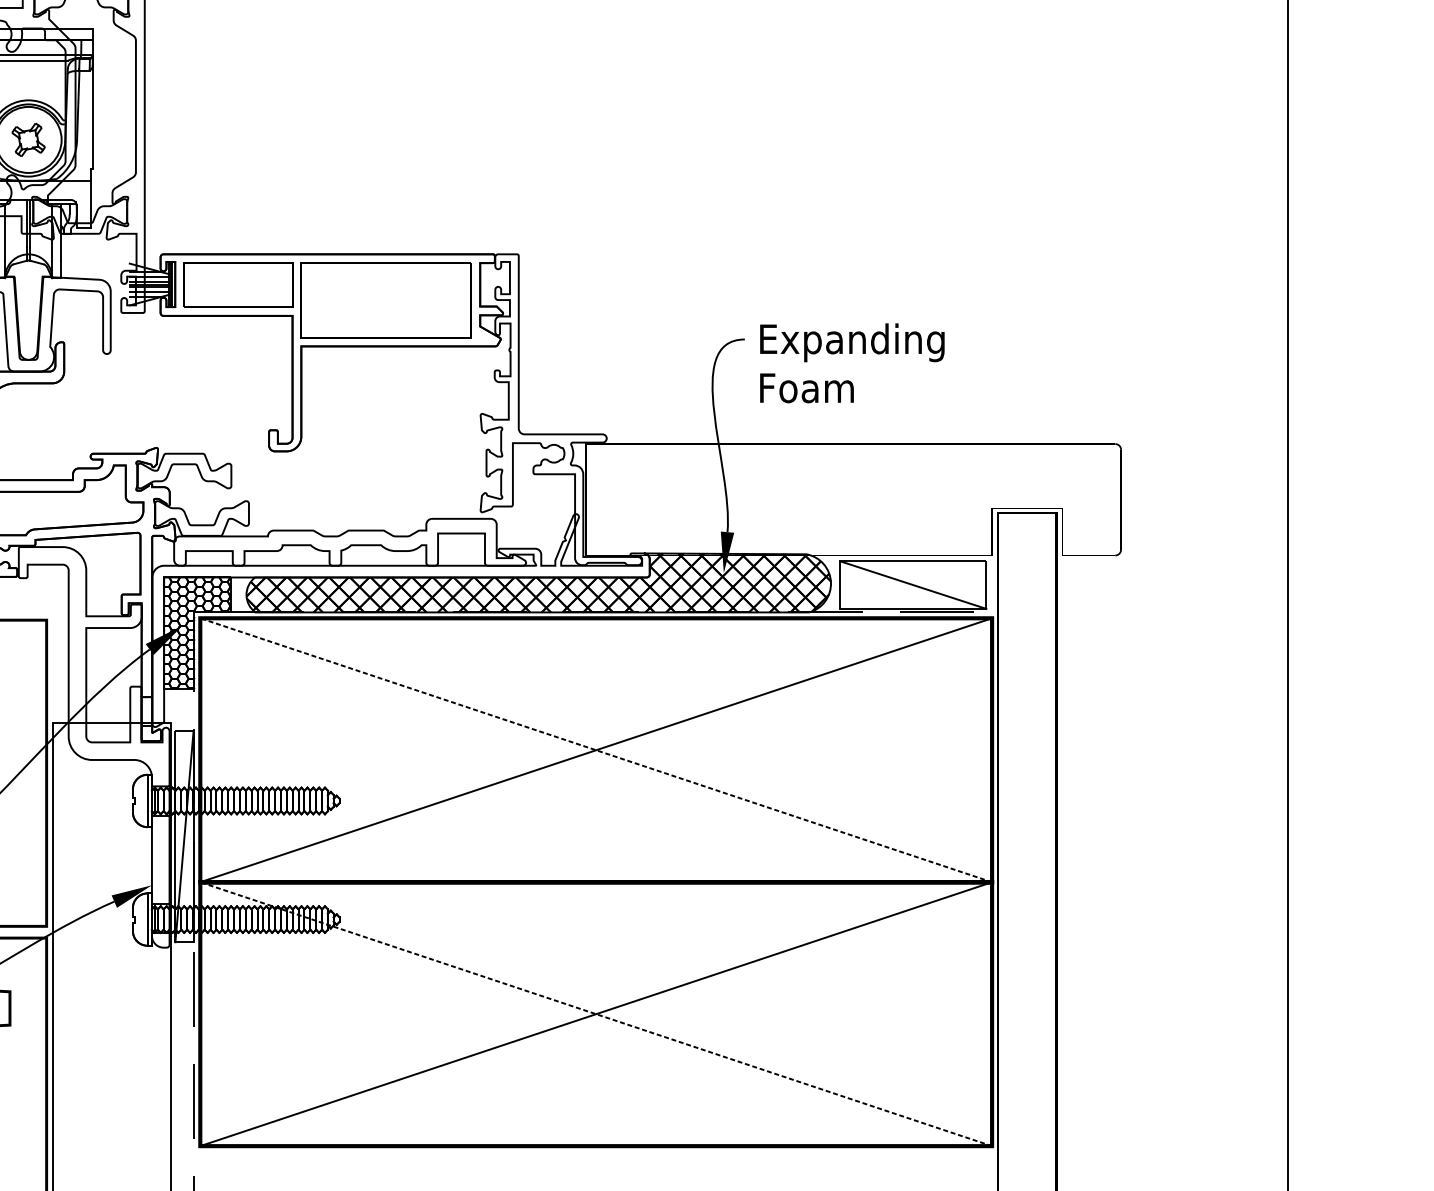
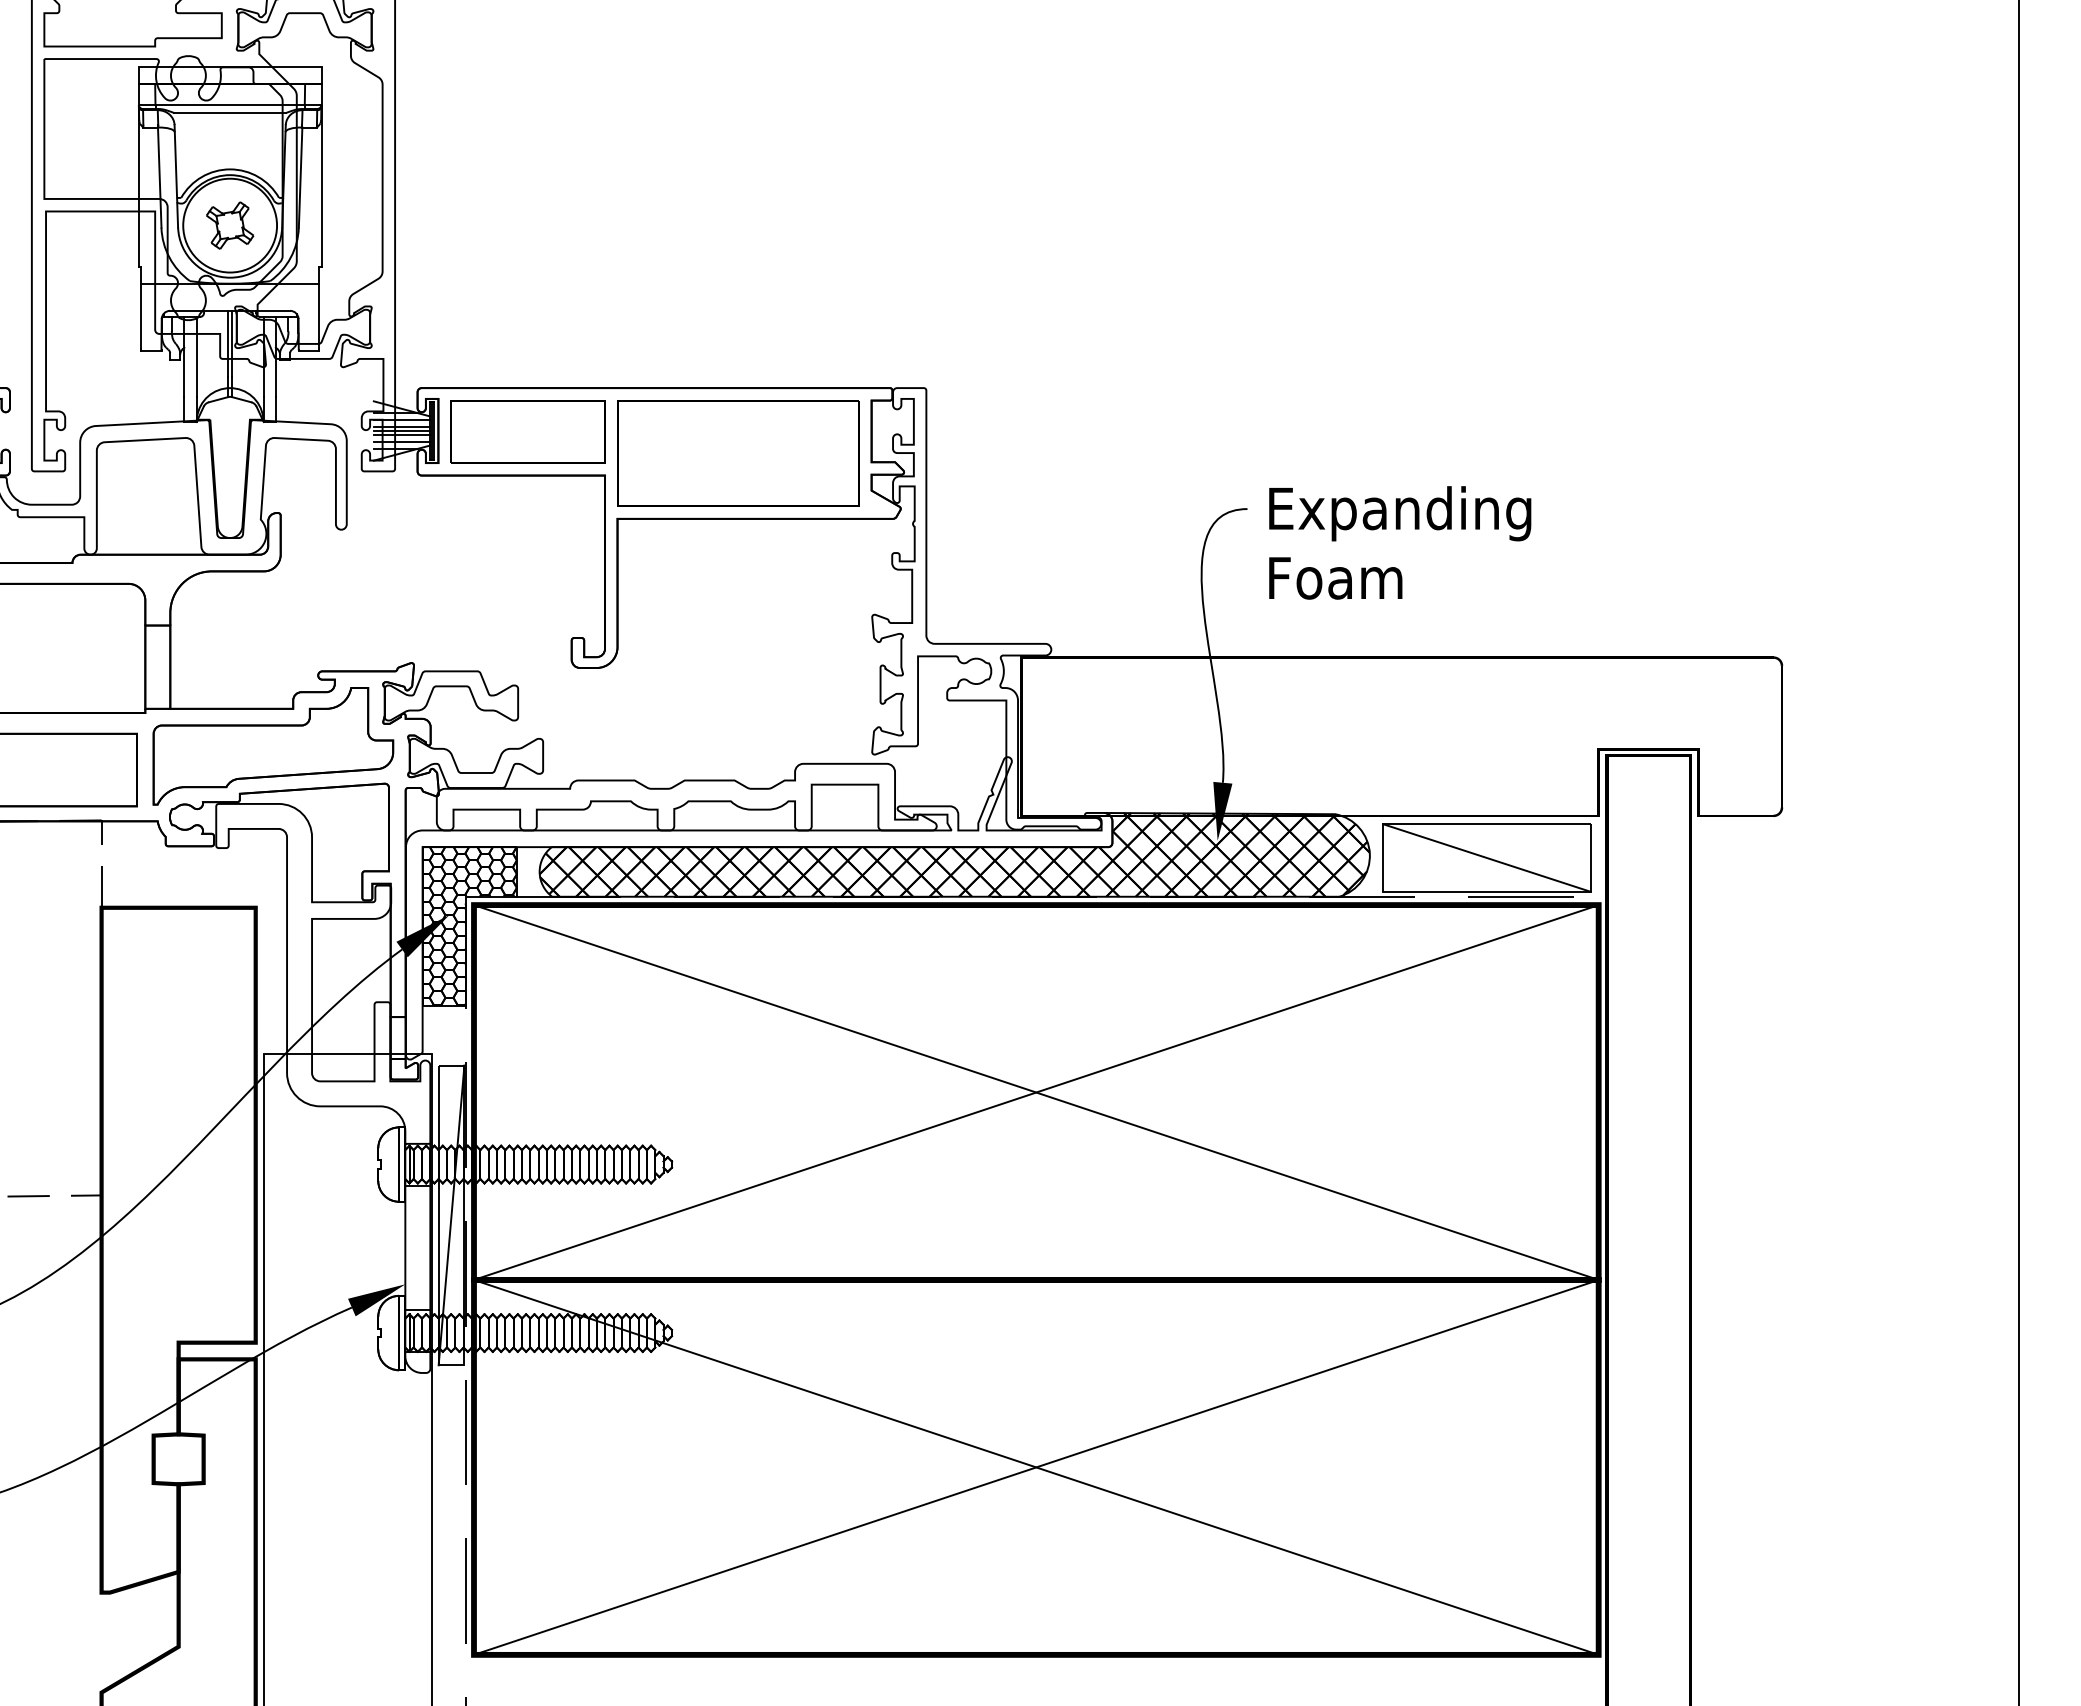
line: (596, 750) -> (1036, 1092), dashed -> solid
line: (596, 1014) -> (1036, 1467), dashed -> solid

